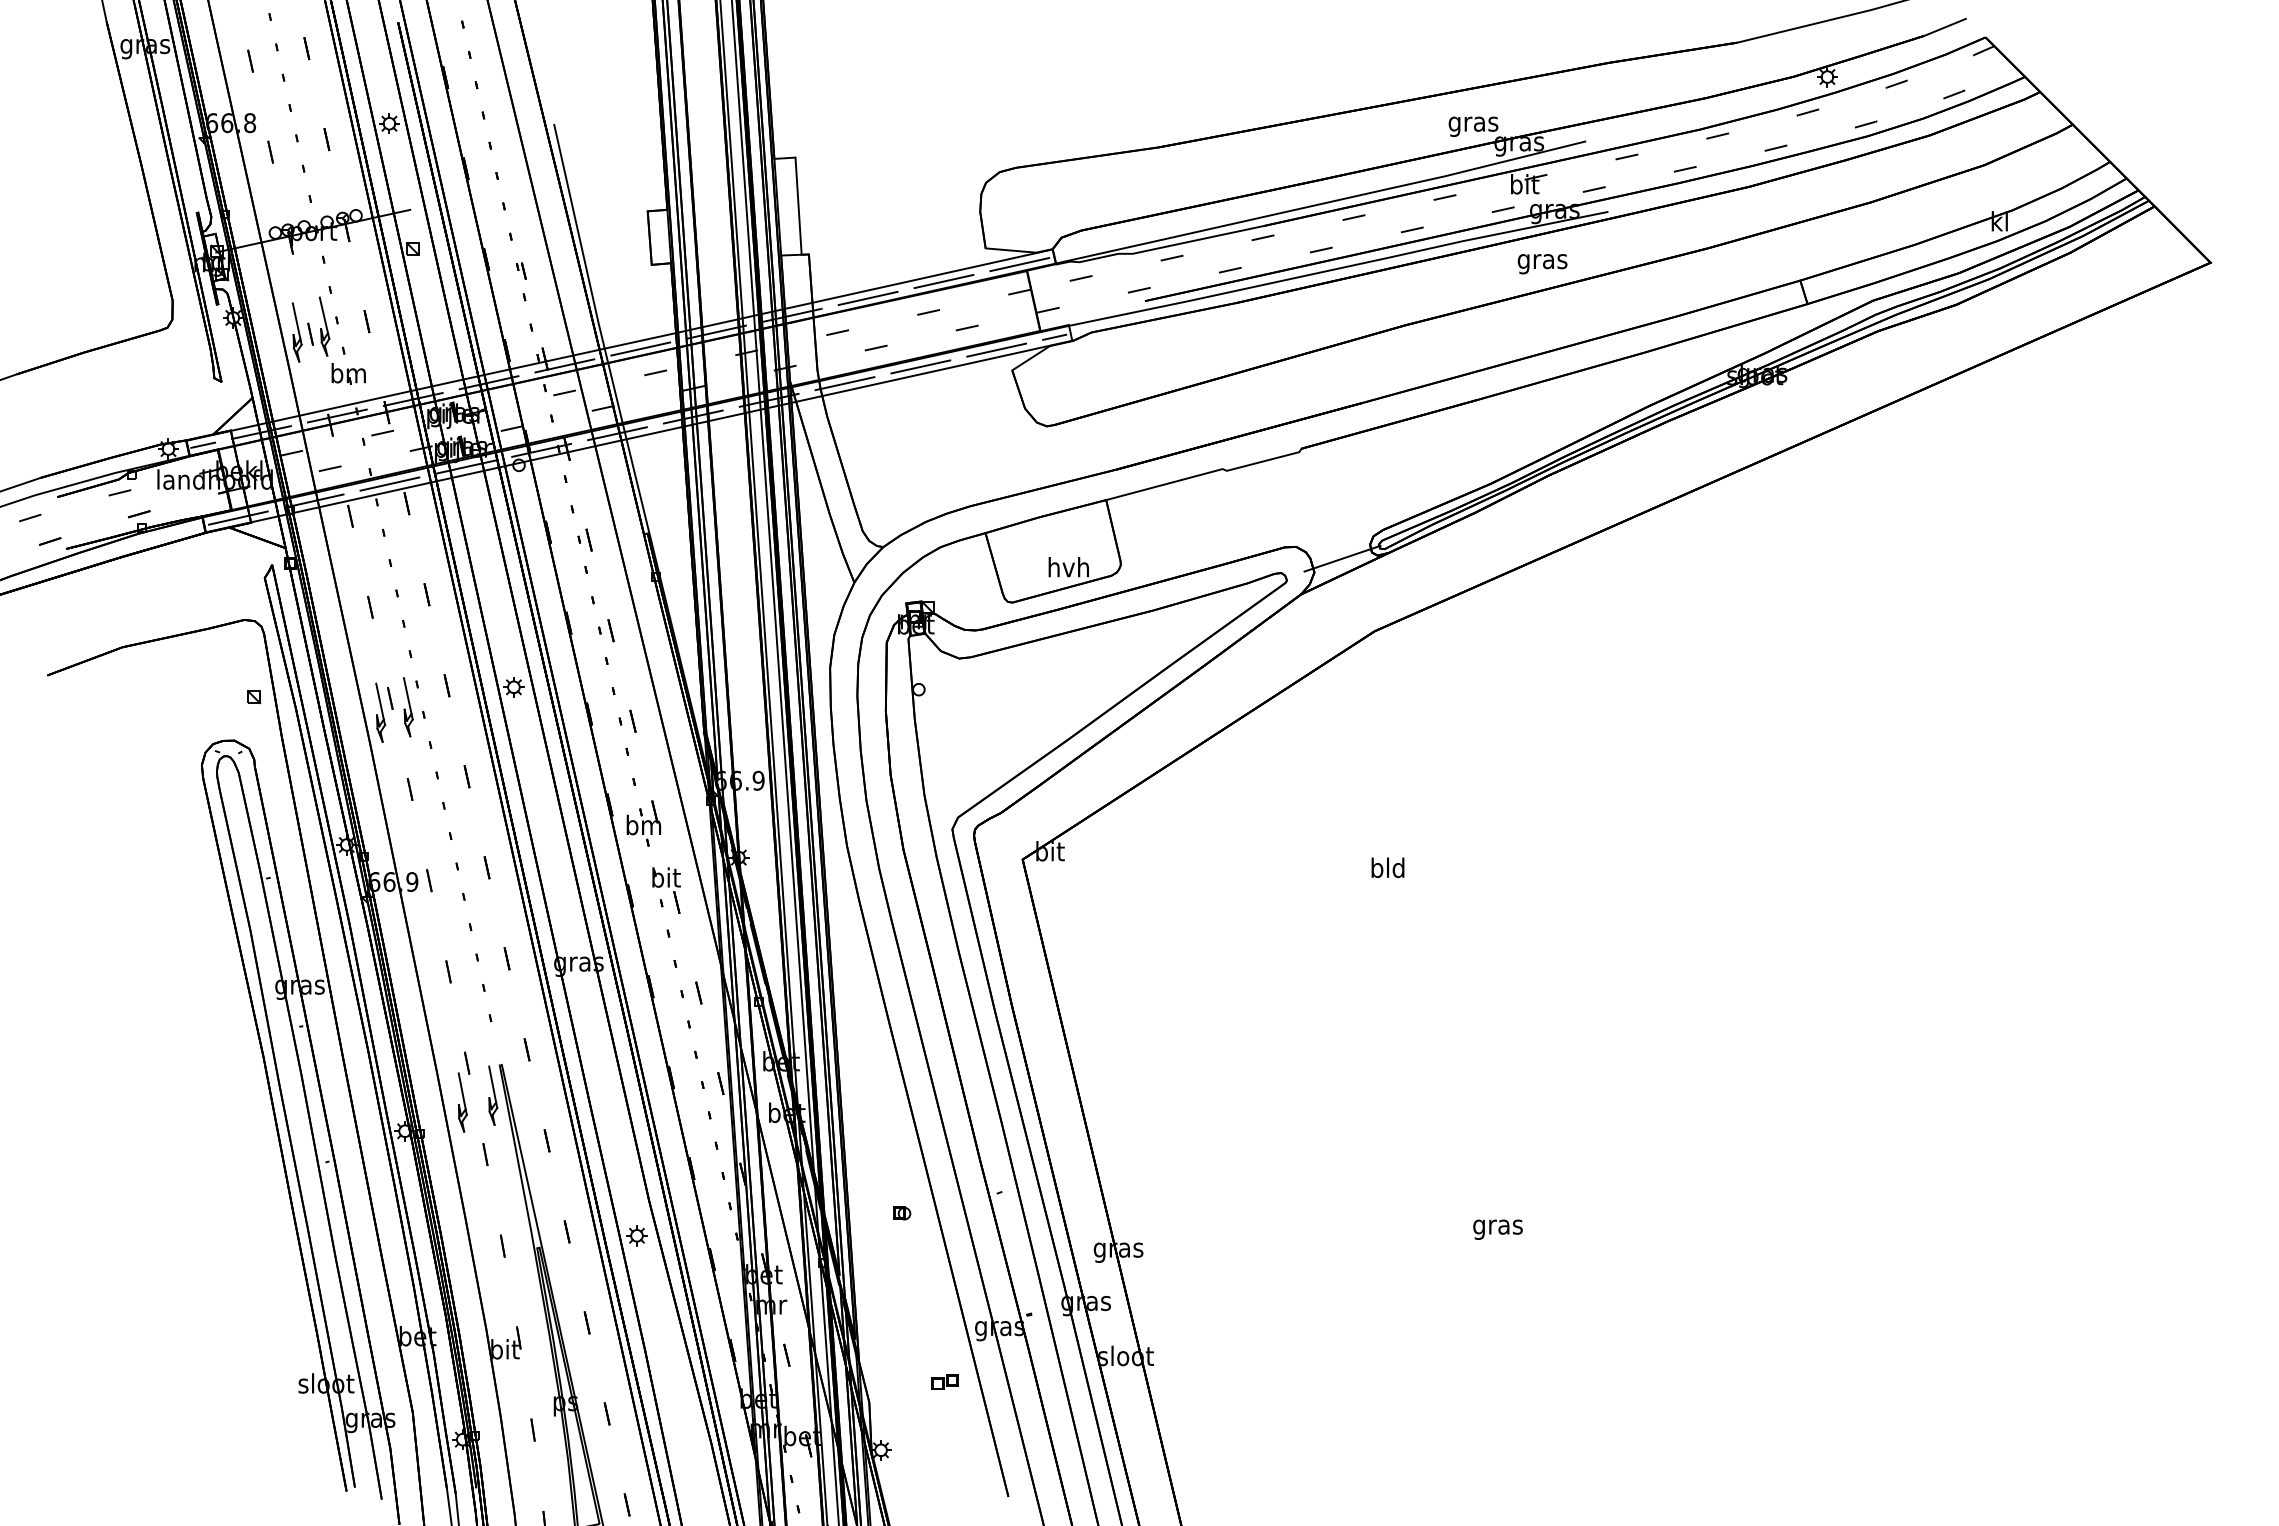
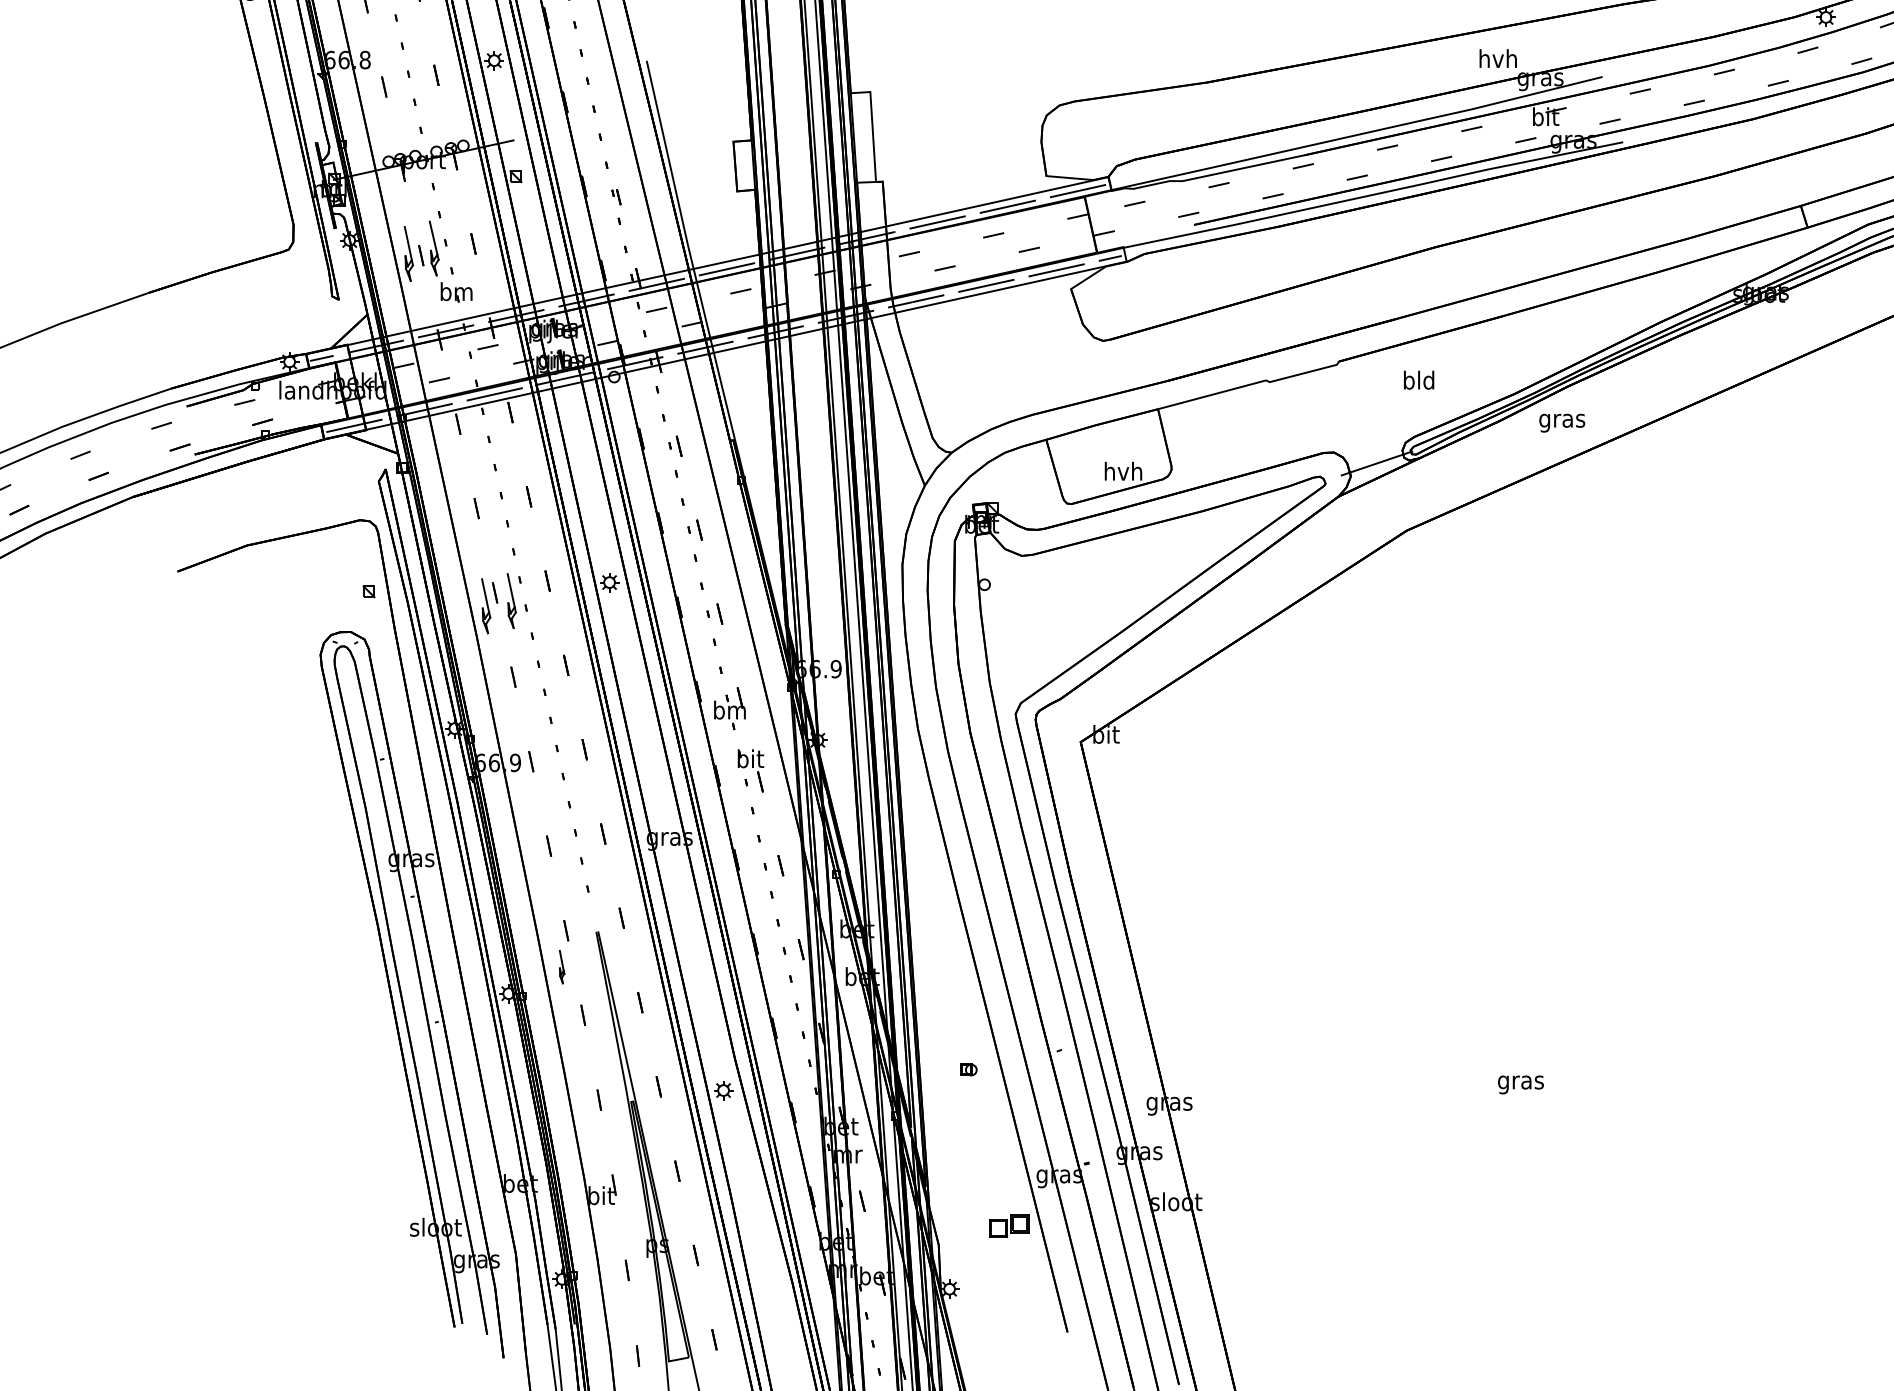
text: (1473, 123) -> (1498, 60), gras -> hvh
text: (1542, 264) -> (1562, 423), moved
text: (1387, 867) -> (1418, 379), moved
part: (493, 1095) -> (590, 960), removed
part: (462, 1102) -> (561, 967), size x0.6
part: (944, 1381) -> (1008, 1225), size x1.6

